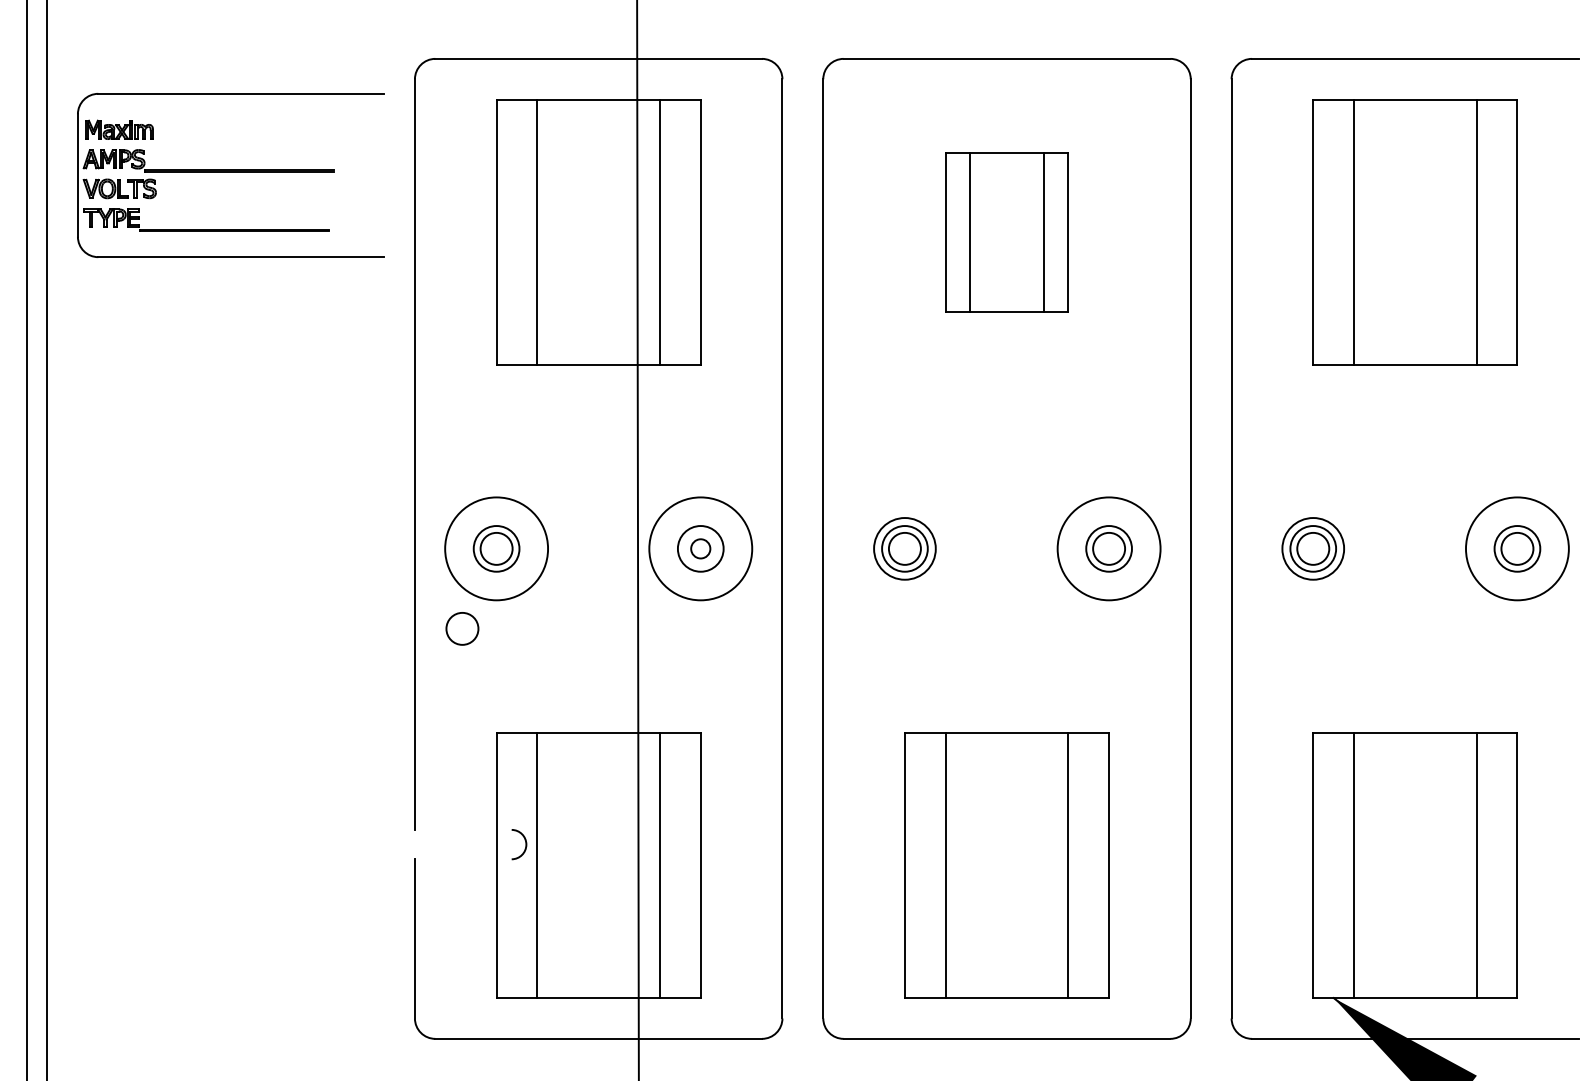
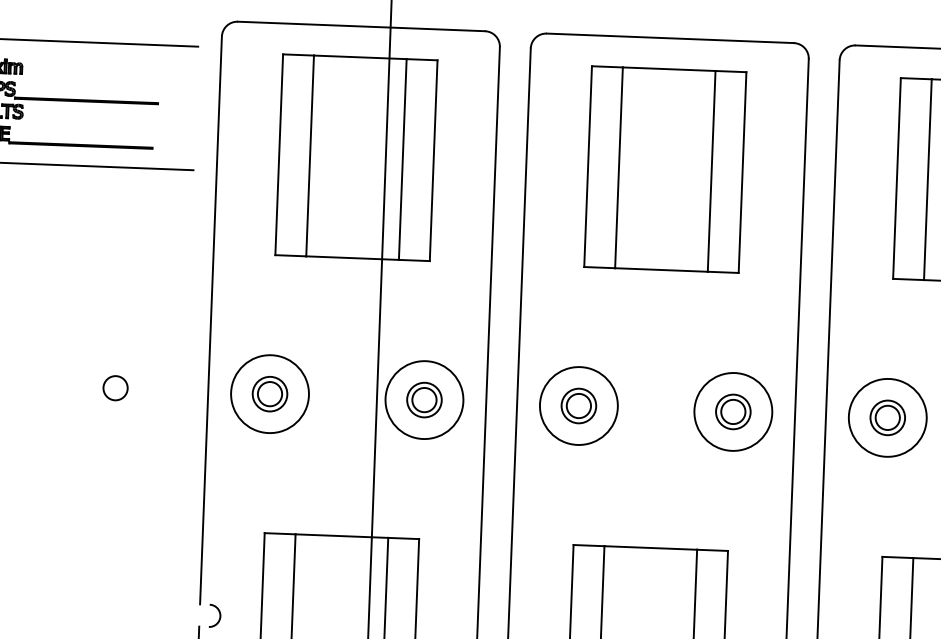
part: (1006, 232) -> (664, 169), size x1.67
circle: (700, 548) -> (424, 399), size x1.67
circle: (904, 548) -> (578, 405), size x1.67
circle: (1312, 548) -> (887, 417), size x1.67
circle: (462, 628) -> (115, 387), moved
arc: (525, 844) -> (219, 616), moved

